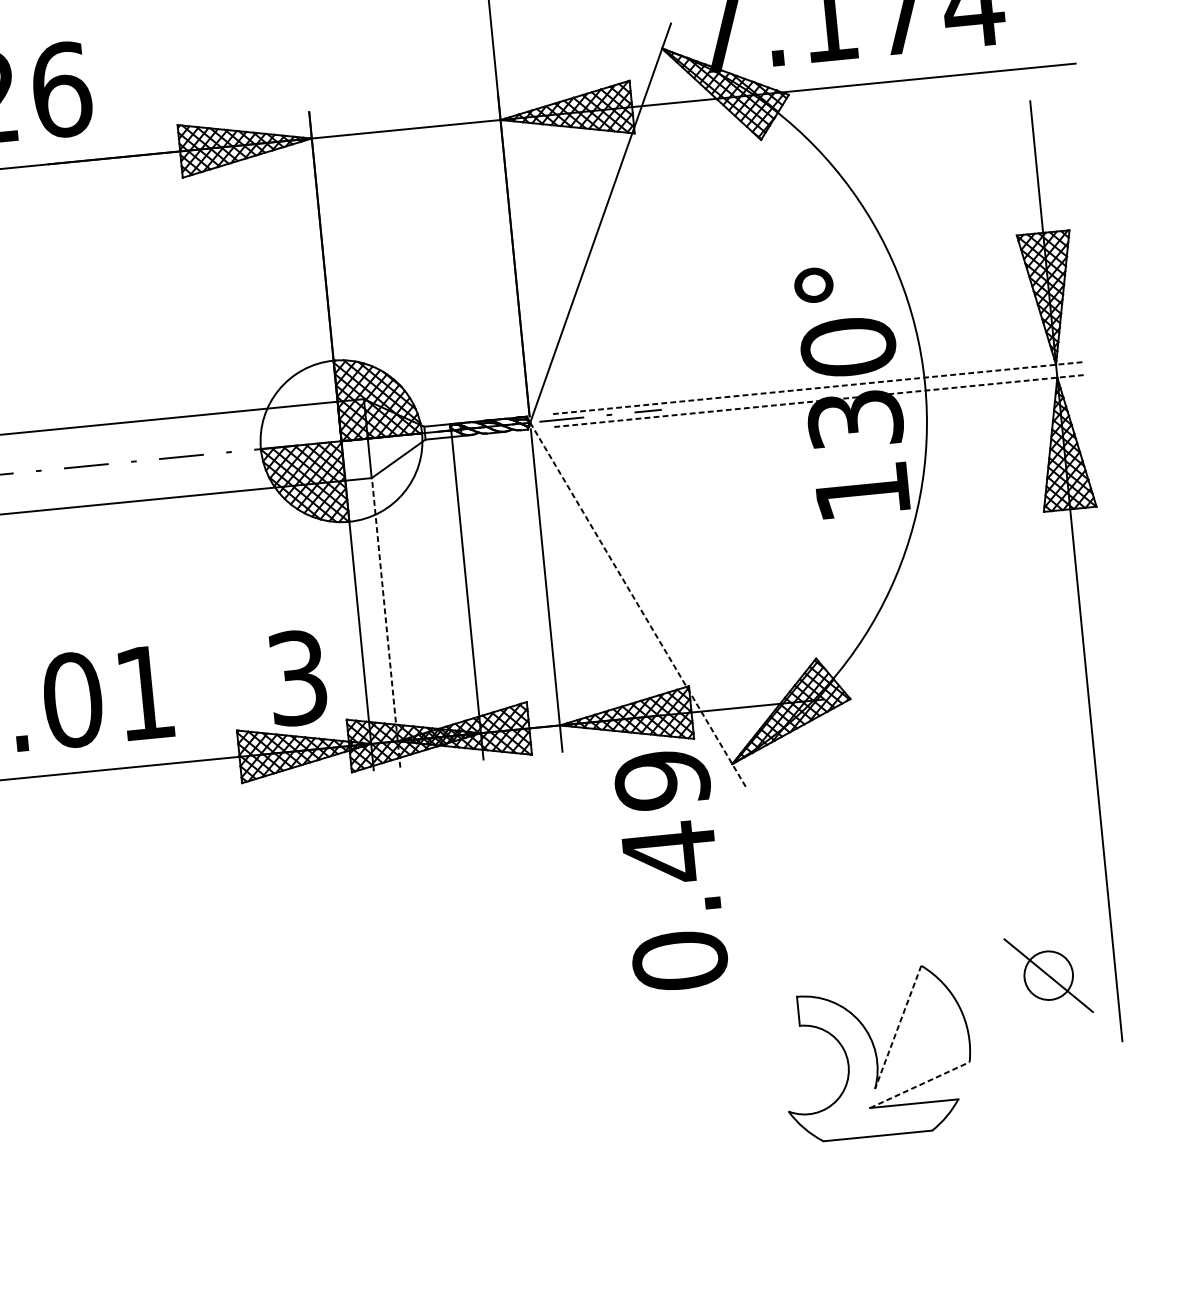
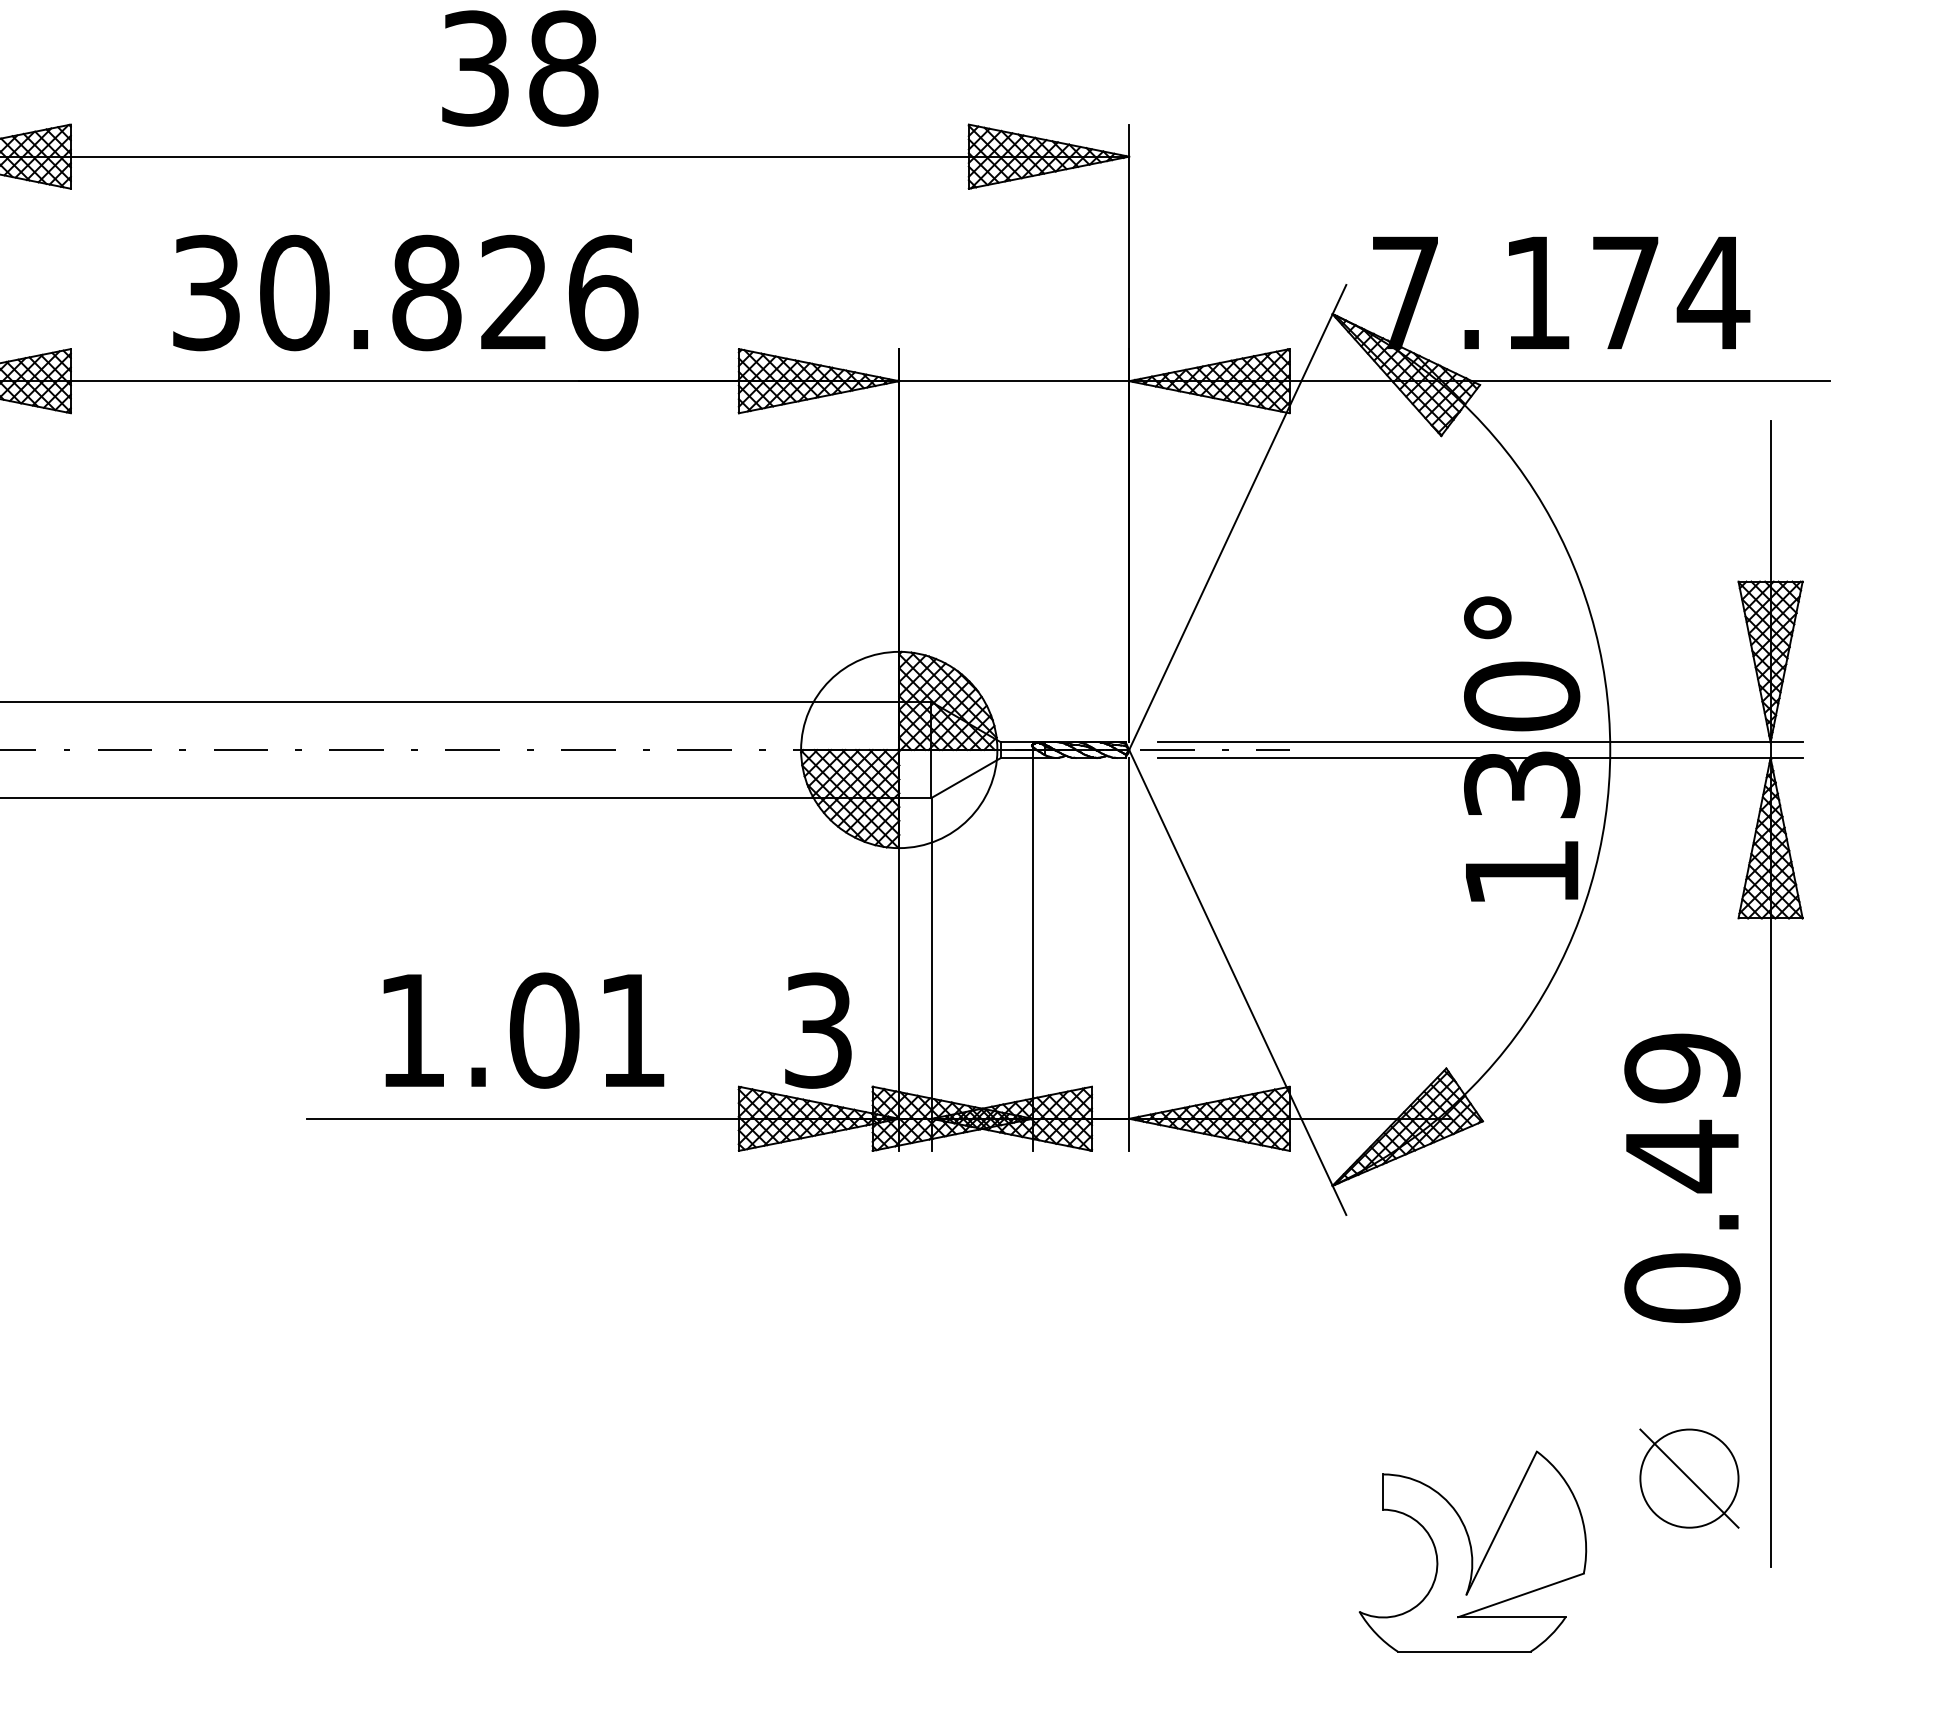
line: (817, 388) -> (1479, 742), dashed -> solid
line: (819, 401) -> (1480, 758), dashed -> solid
line: (637, 604) -> (1237, 982), dashed -> solid
line: (385, 622) -> (931, 973), dashed -> solid
text: (671, 870) -> (1682, 1178), moved
circle: (1048, 975) -> (1689, 1478), size x1.67
line: (898, 1027) -> (1501, 1523), dashed -> solid
line: (920, 1085) -> (1521, 1595), dashed -> solid

